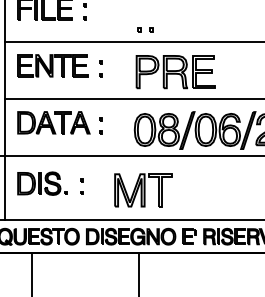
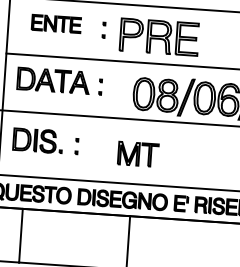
part: (52, 65) -> (56, 23), size x0.7
part: (175, 72) -> (159, 37), moved
part: (143, 190) -> (138, 154), size x0.7

